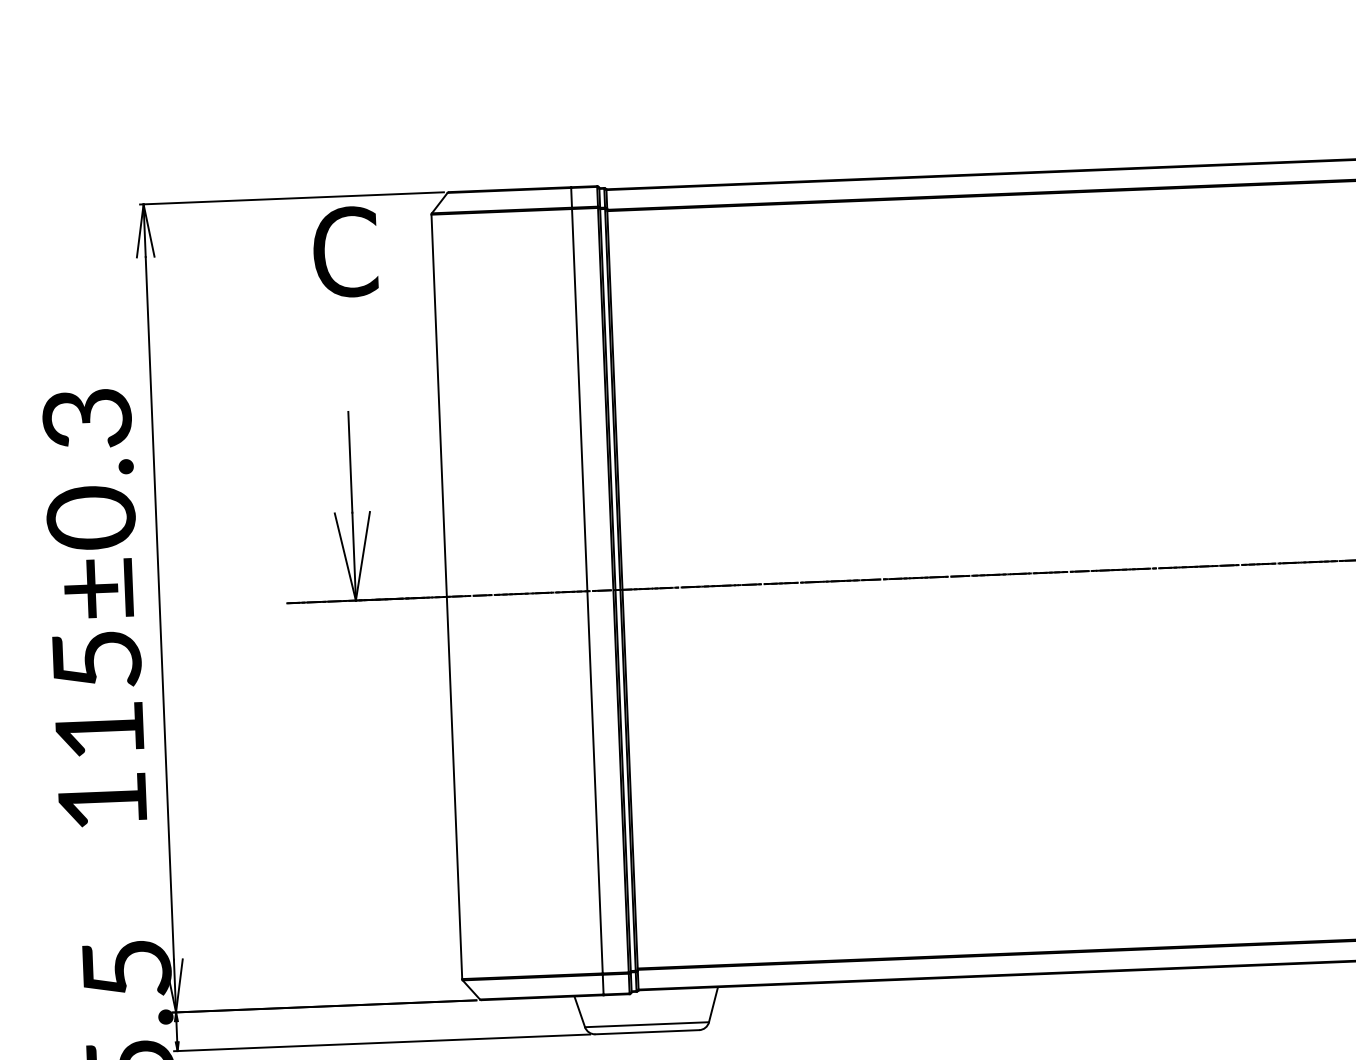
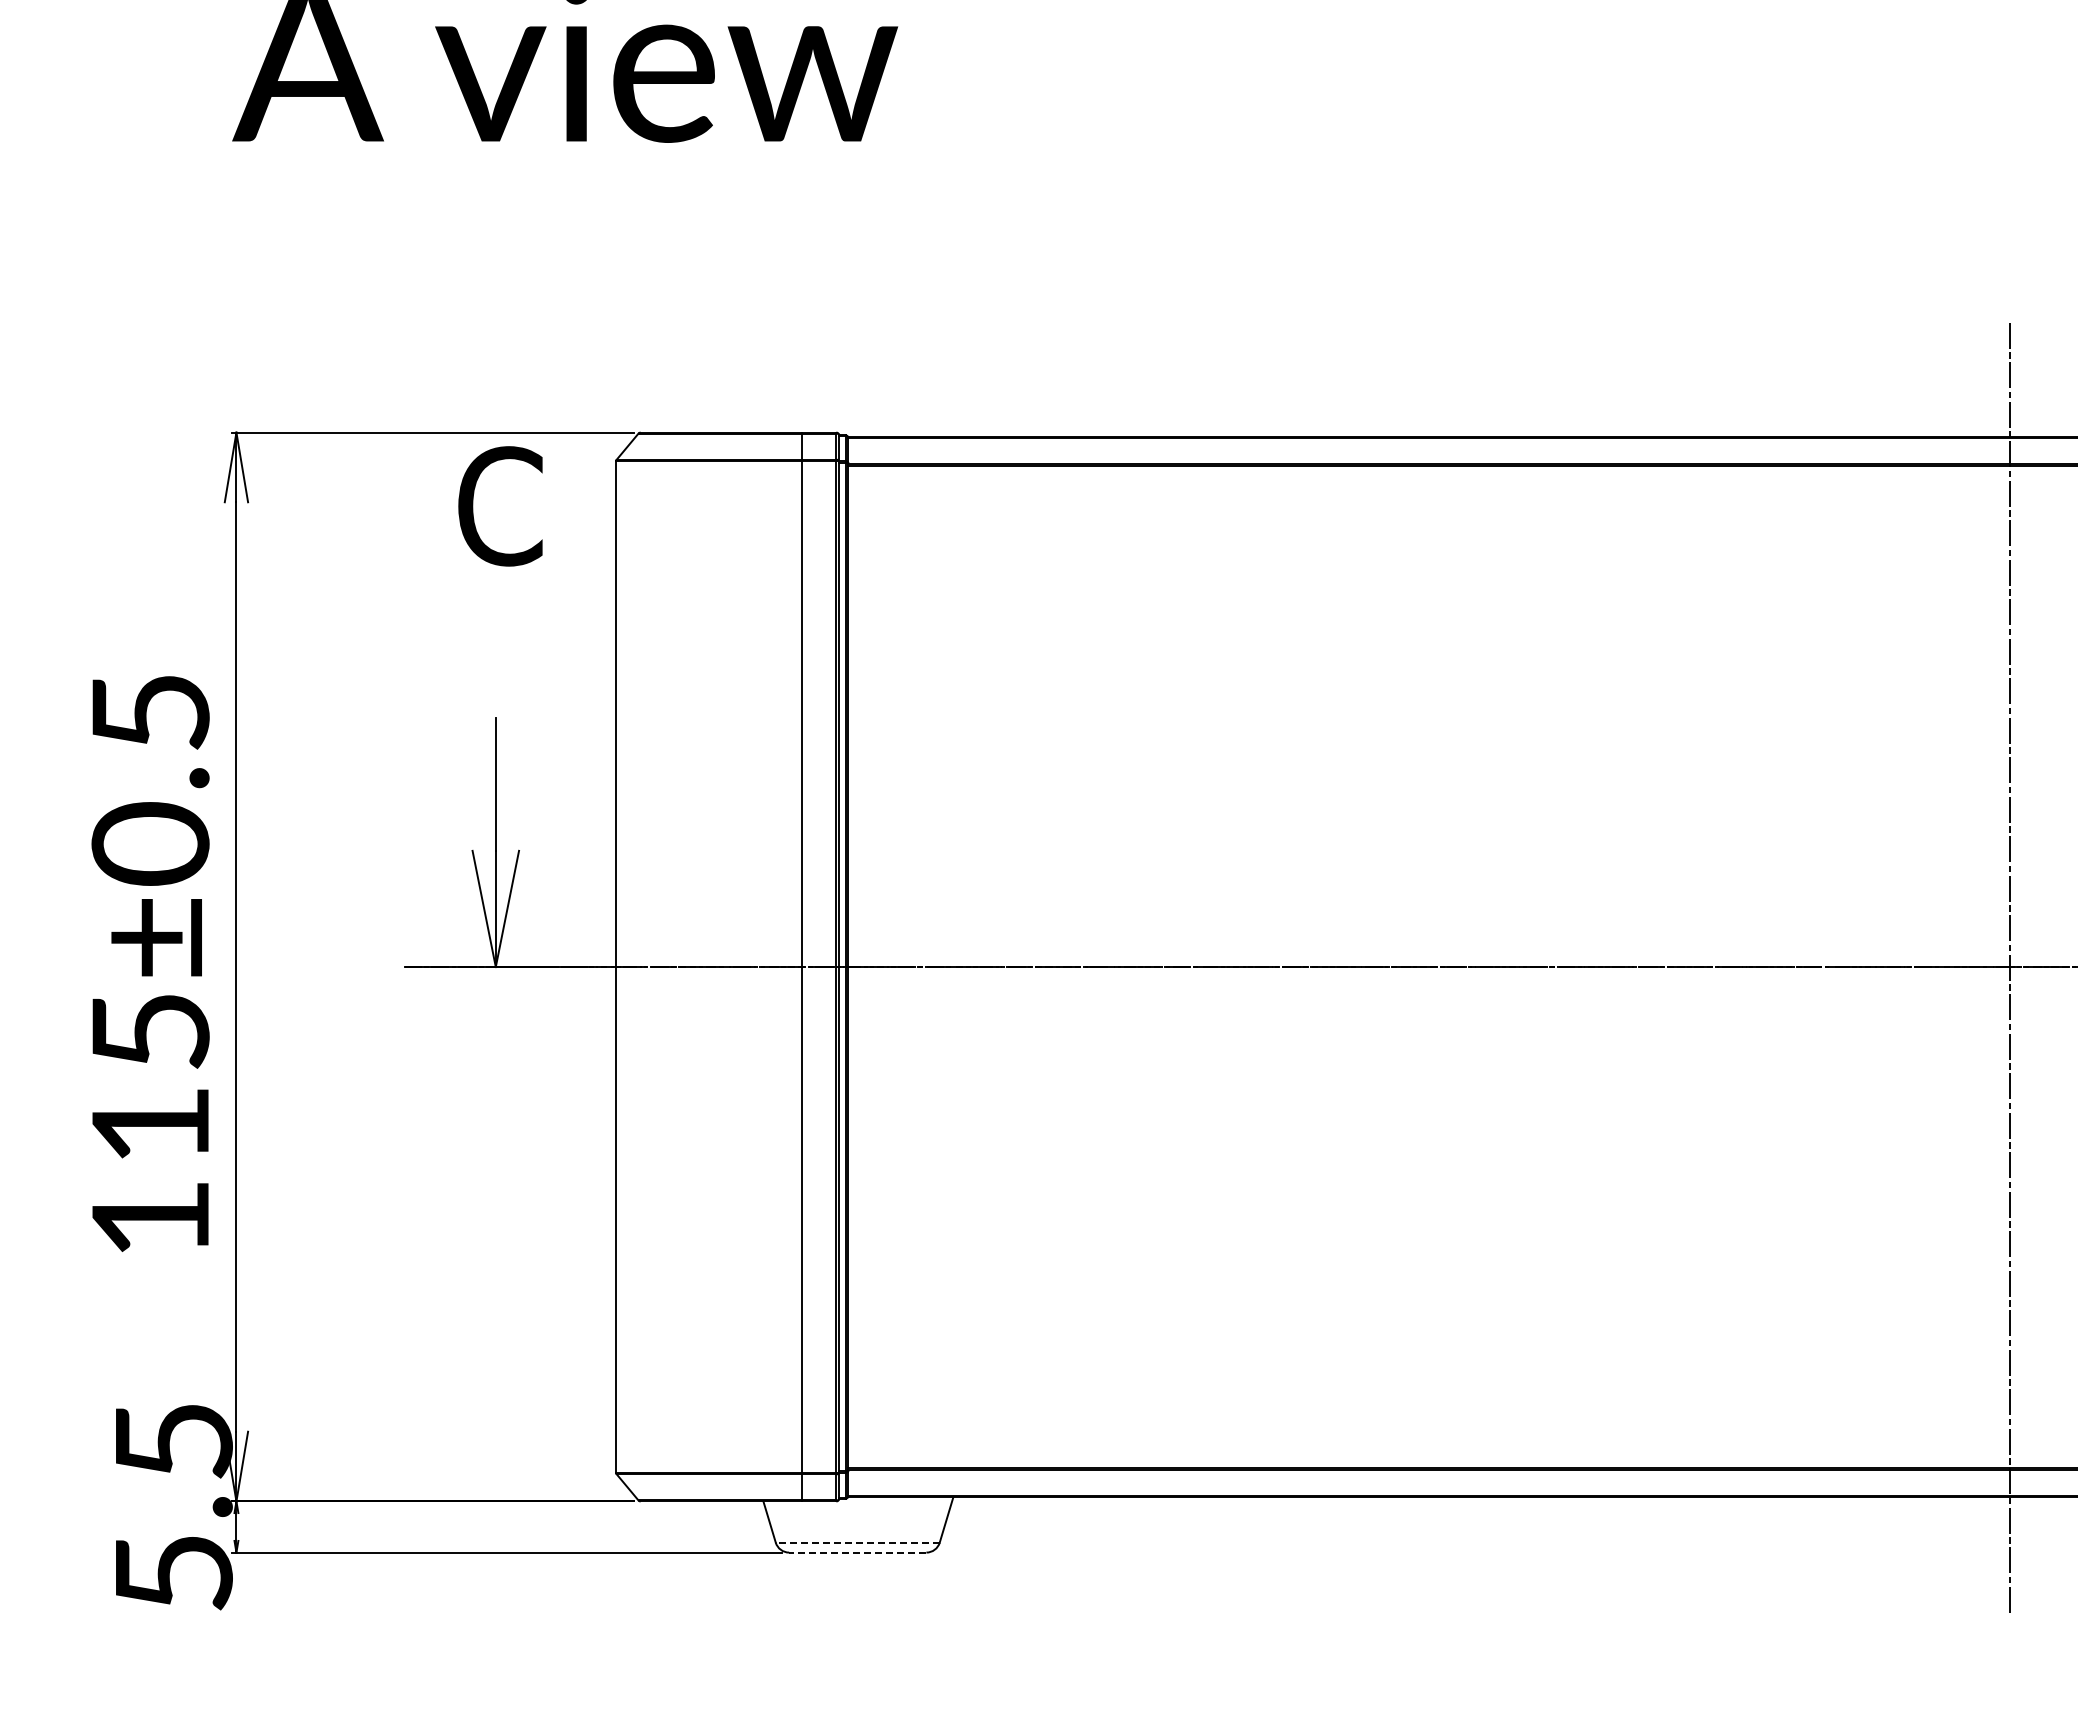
text: (87, 418) -> (150, 712), 115±0.3 -> 115±0.5
line: (646, 1024) -> (857, 1542), solid -> dashed
line: (647, 1032) -> (857, 1552), solid -> dashed

